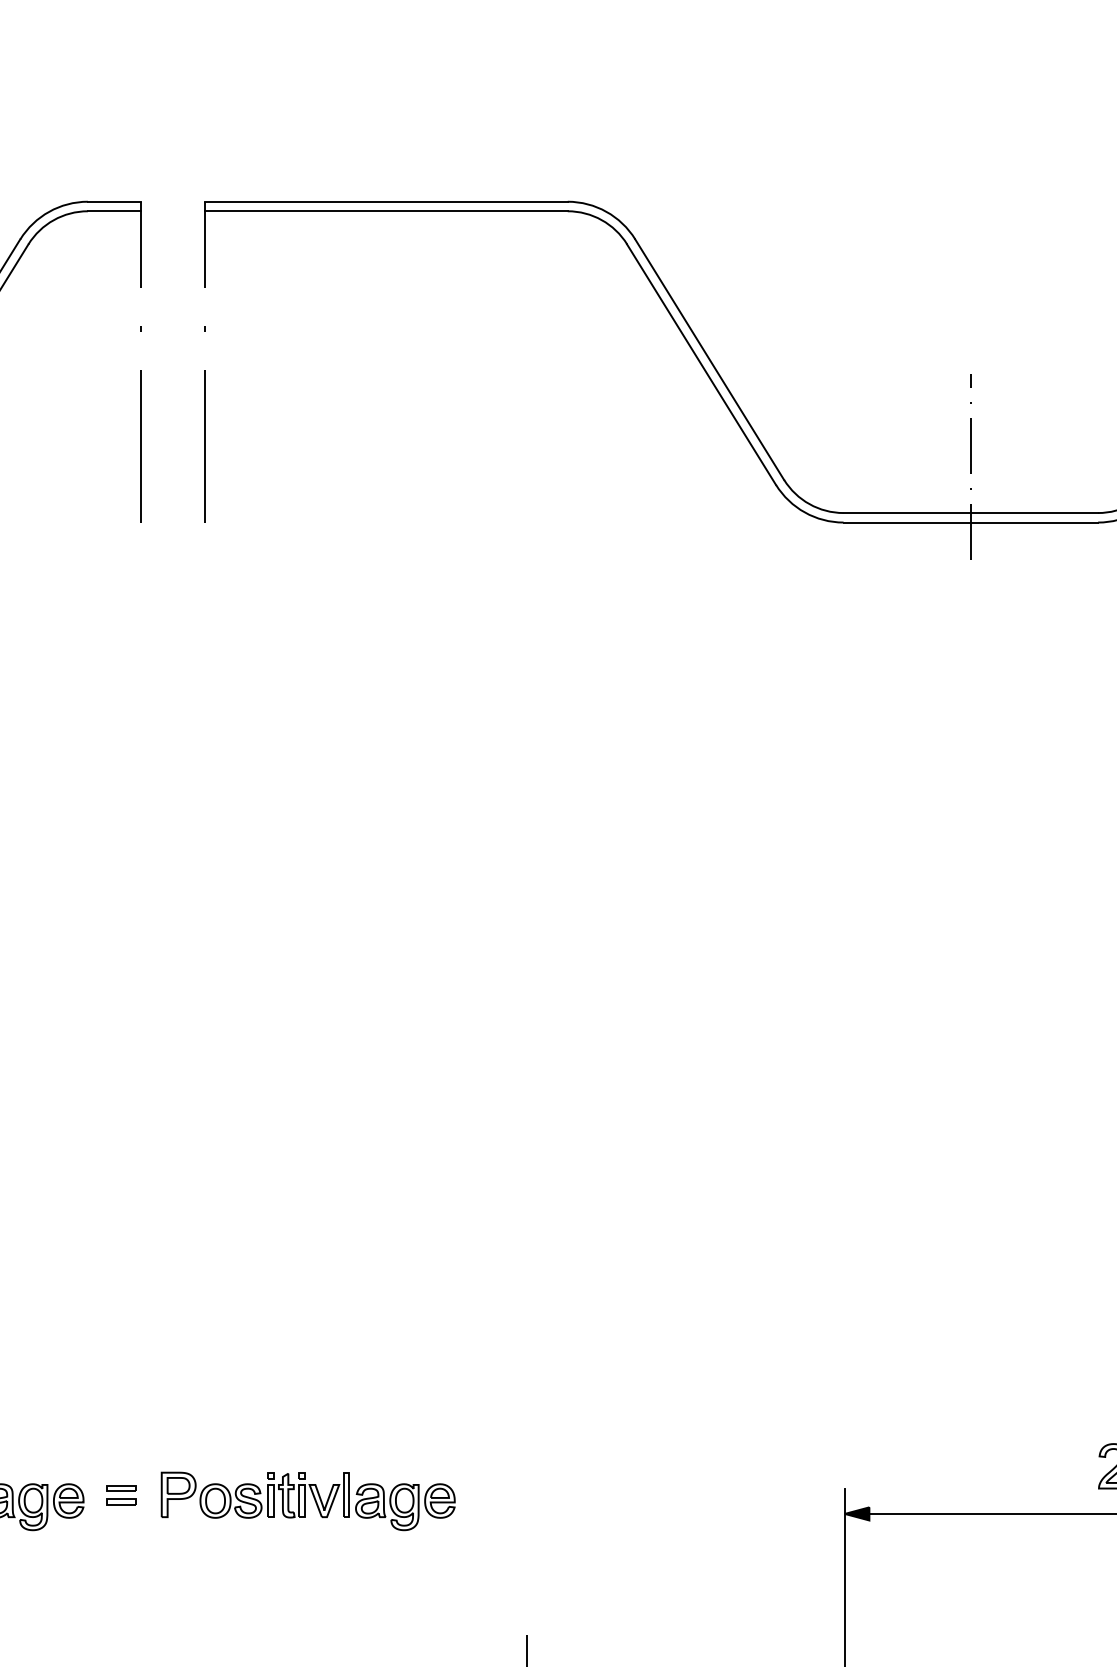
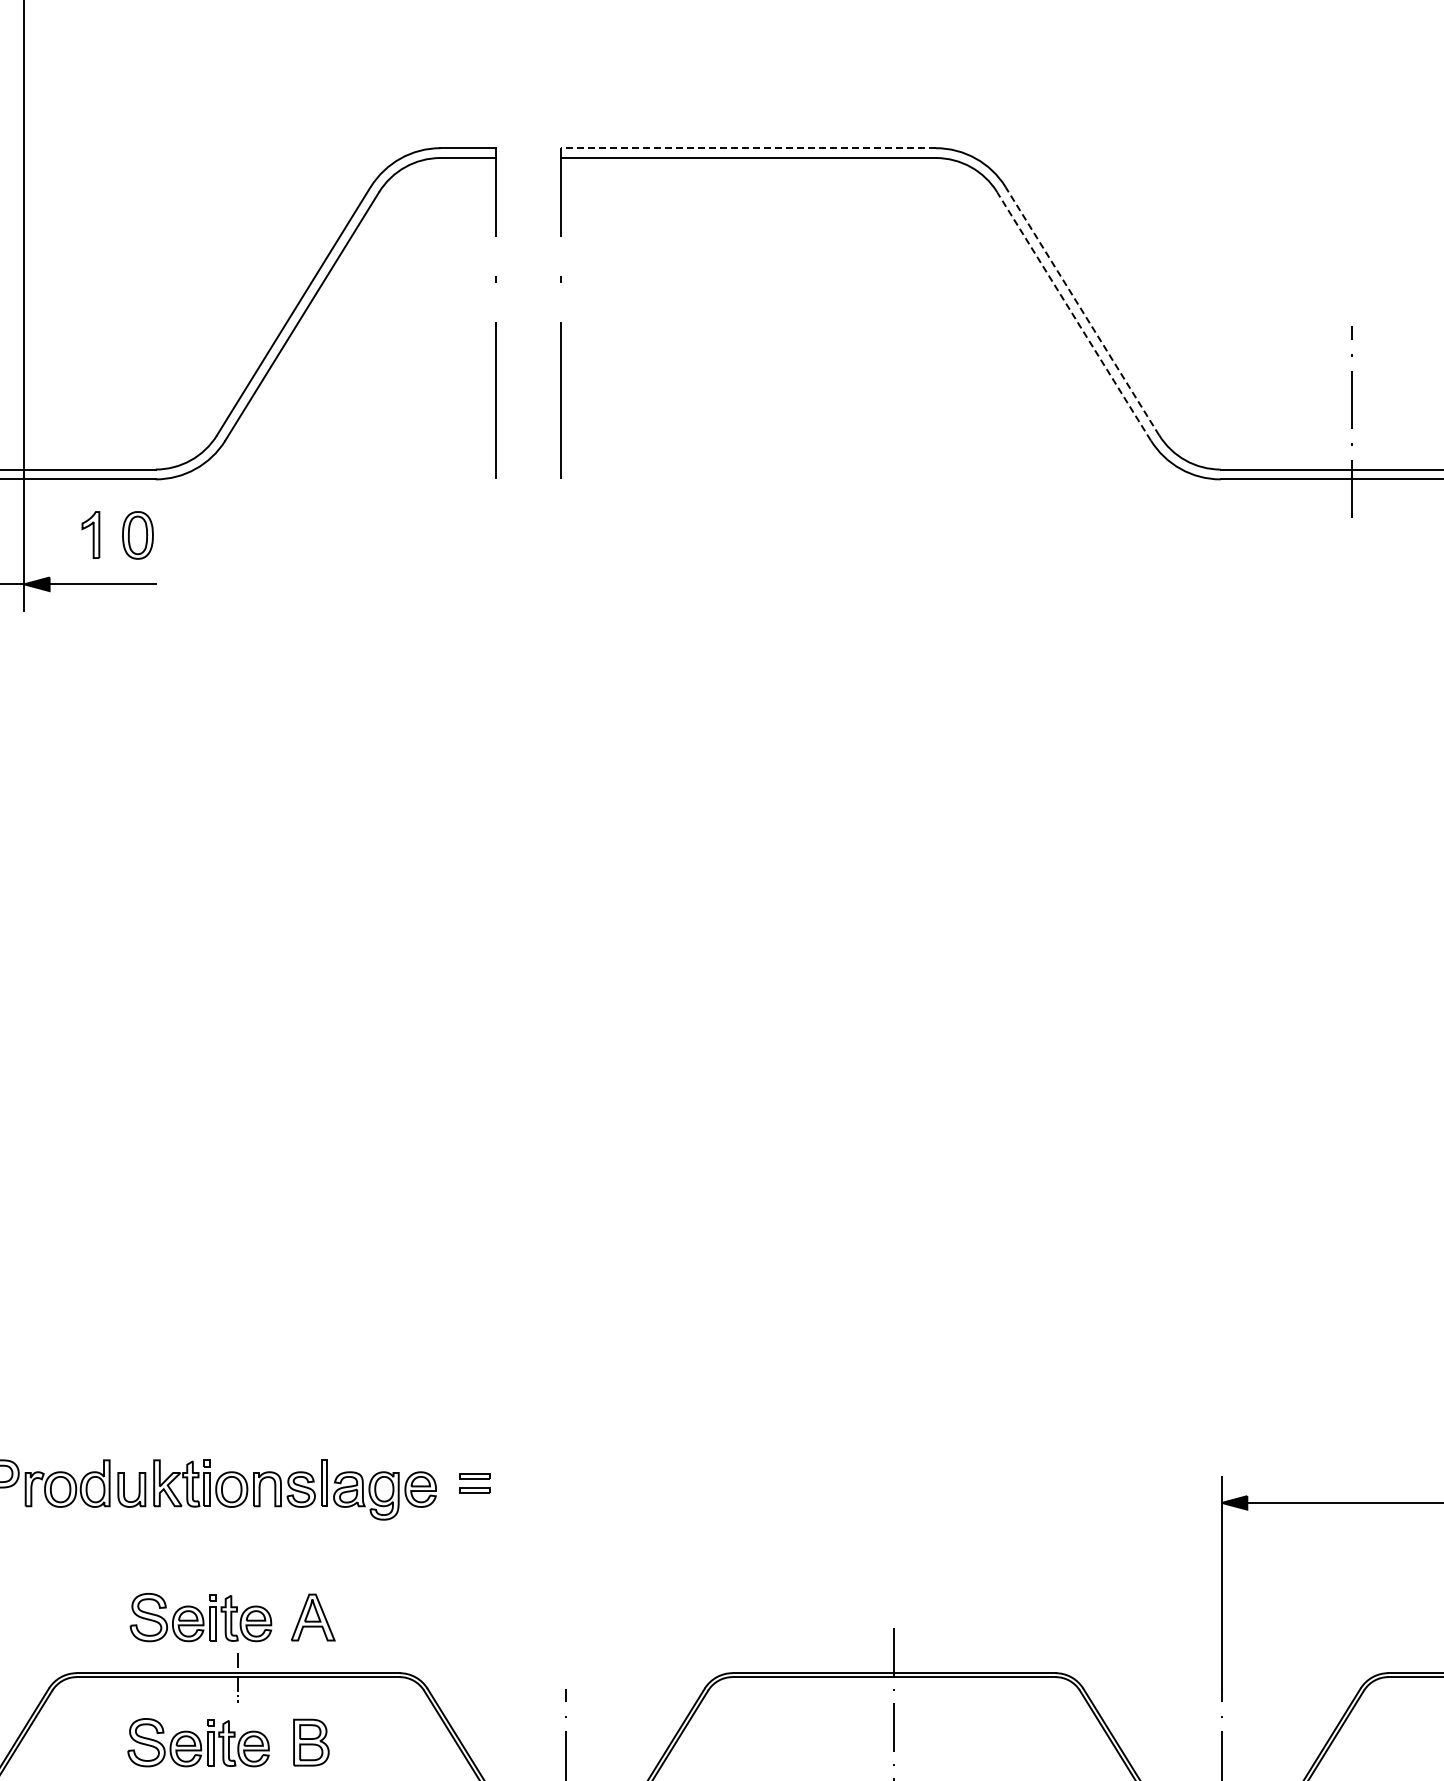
line: (386, 202) -> (748, 148), solid -> dashed
line: (709, 358) -> (1082, 310), solid -> dashed
line: (701, 363) -> (1073, 315), solid -> dashed
part: (307, 1500) -> (667, 1489), removed

